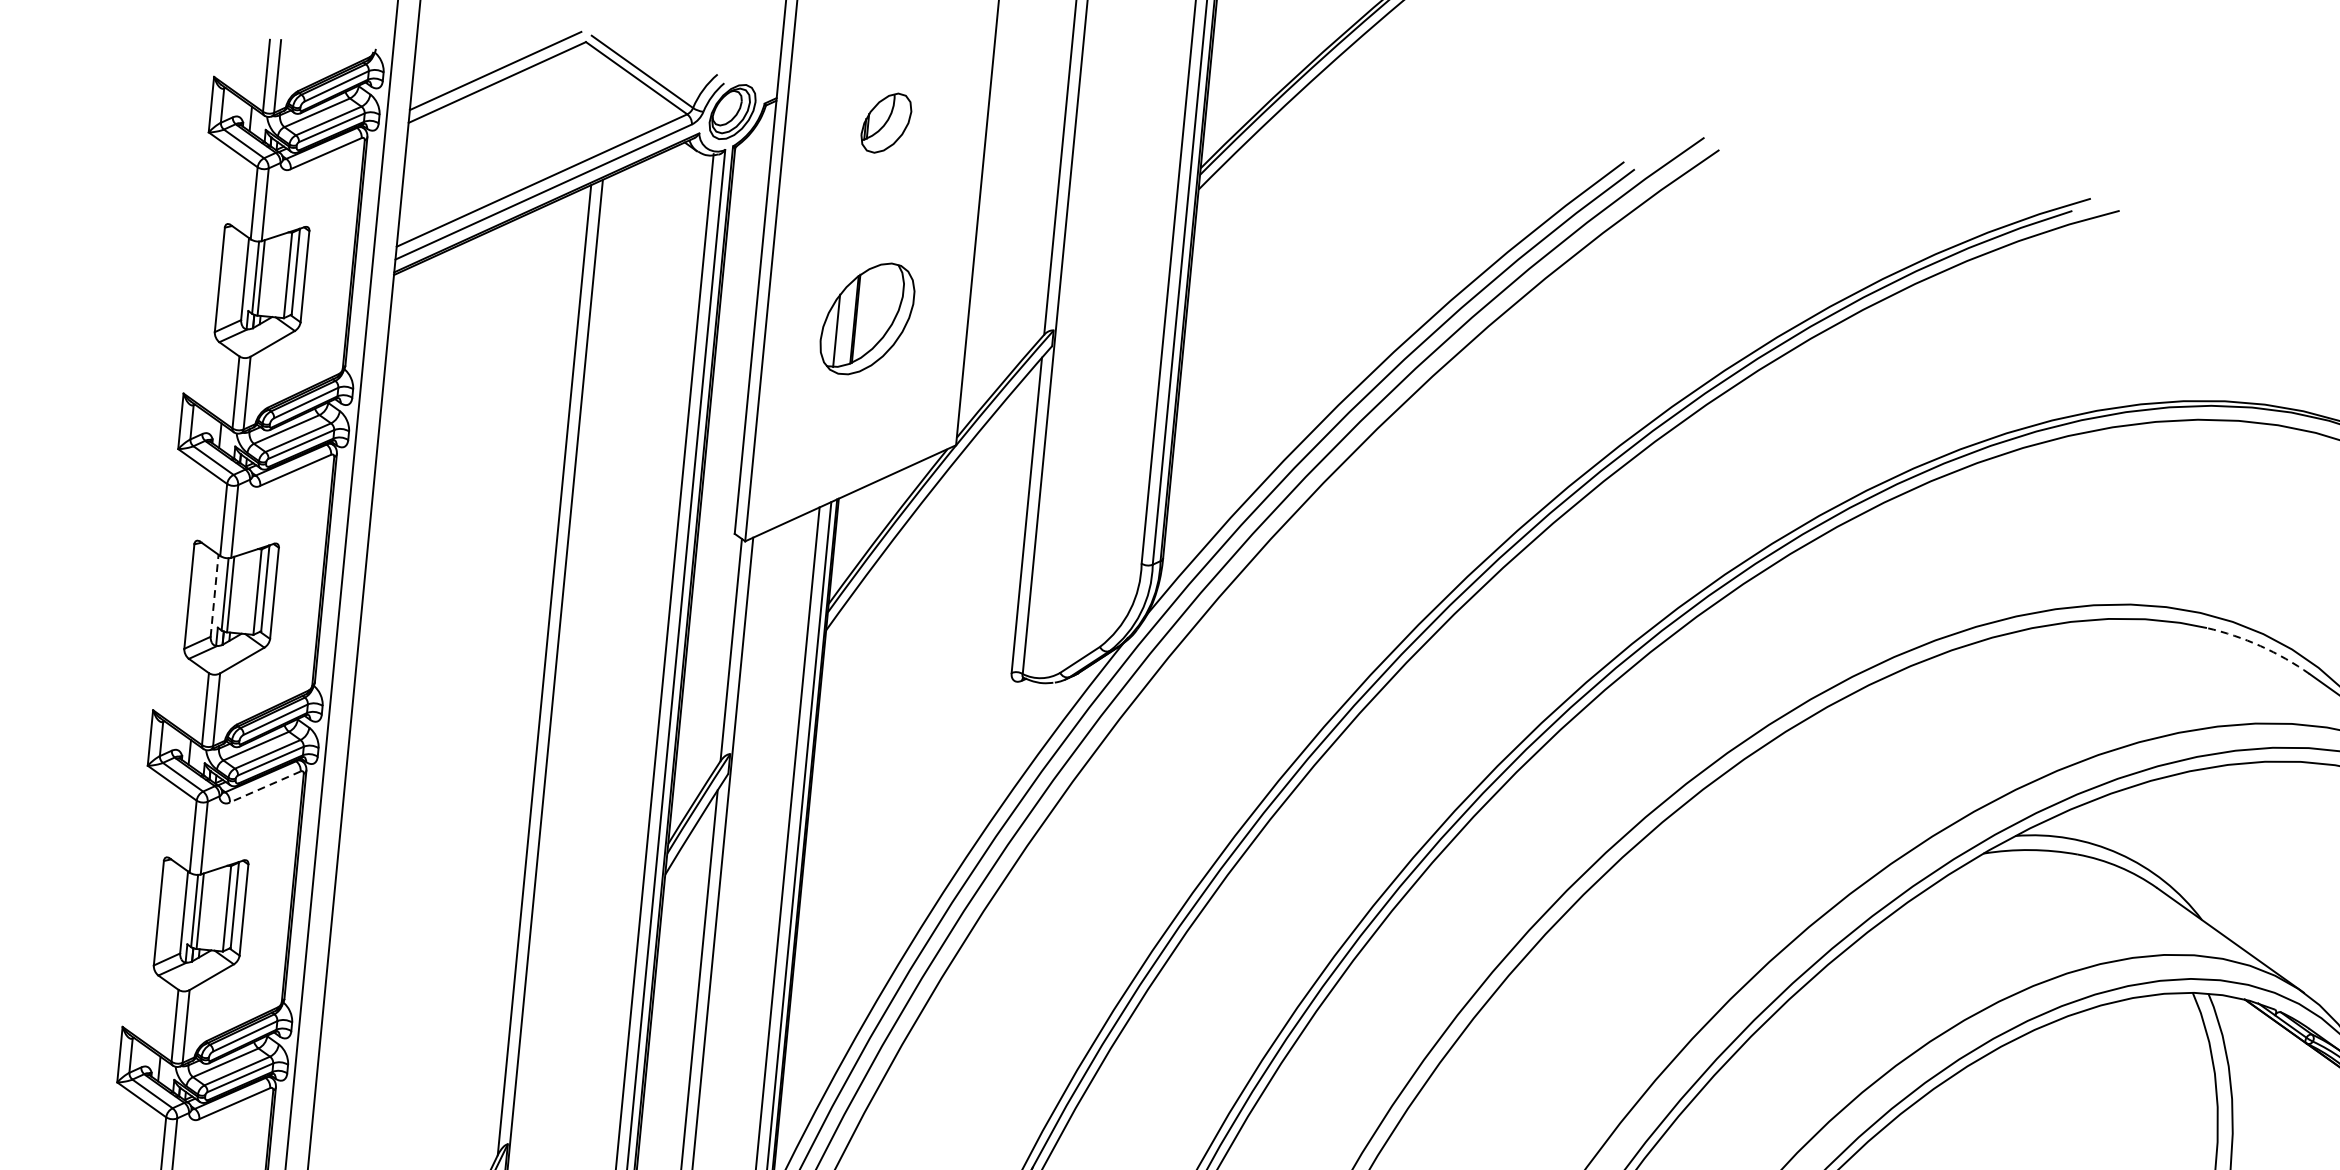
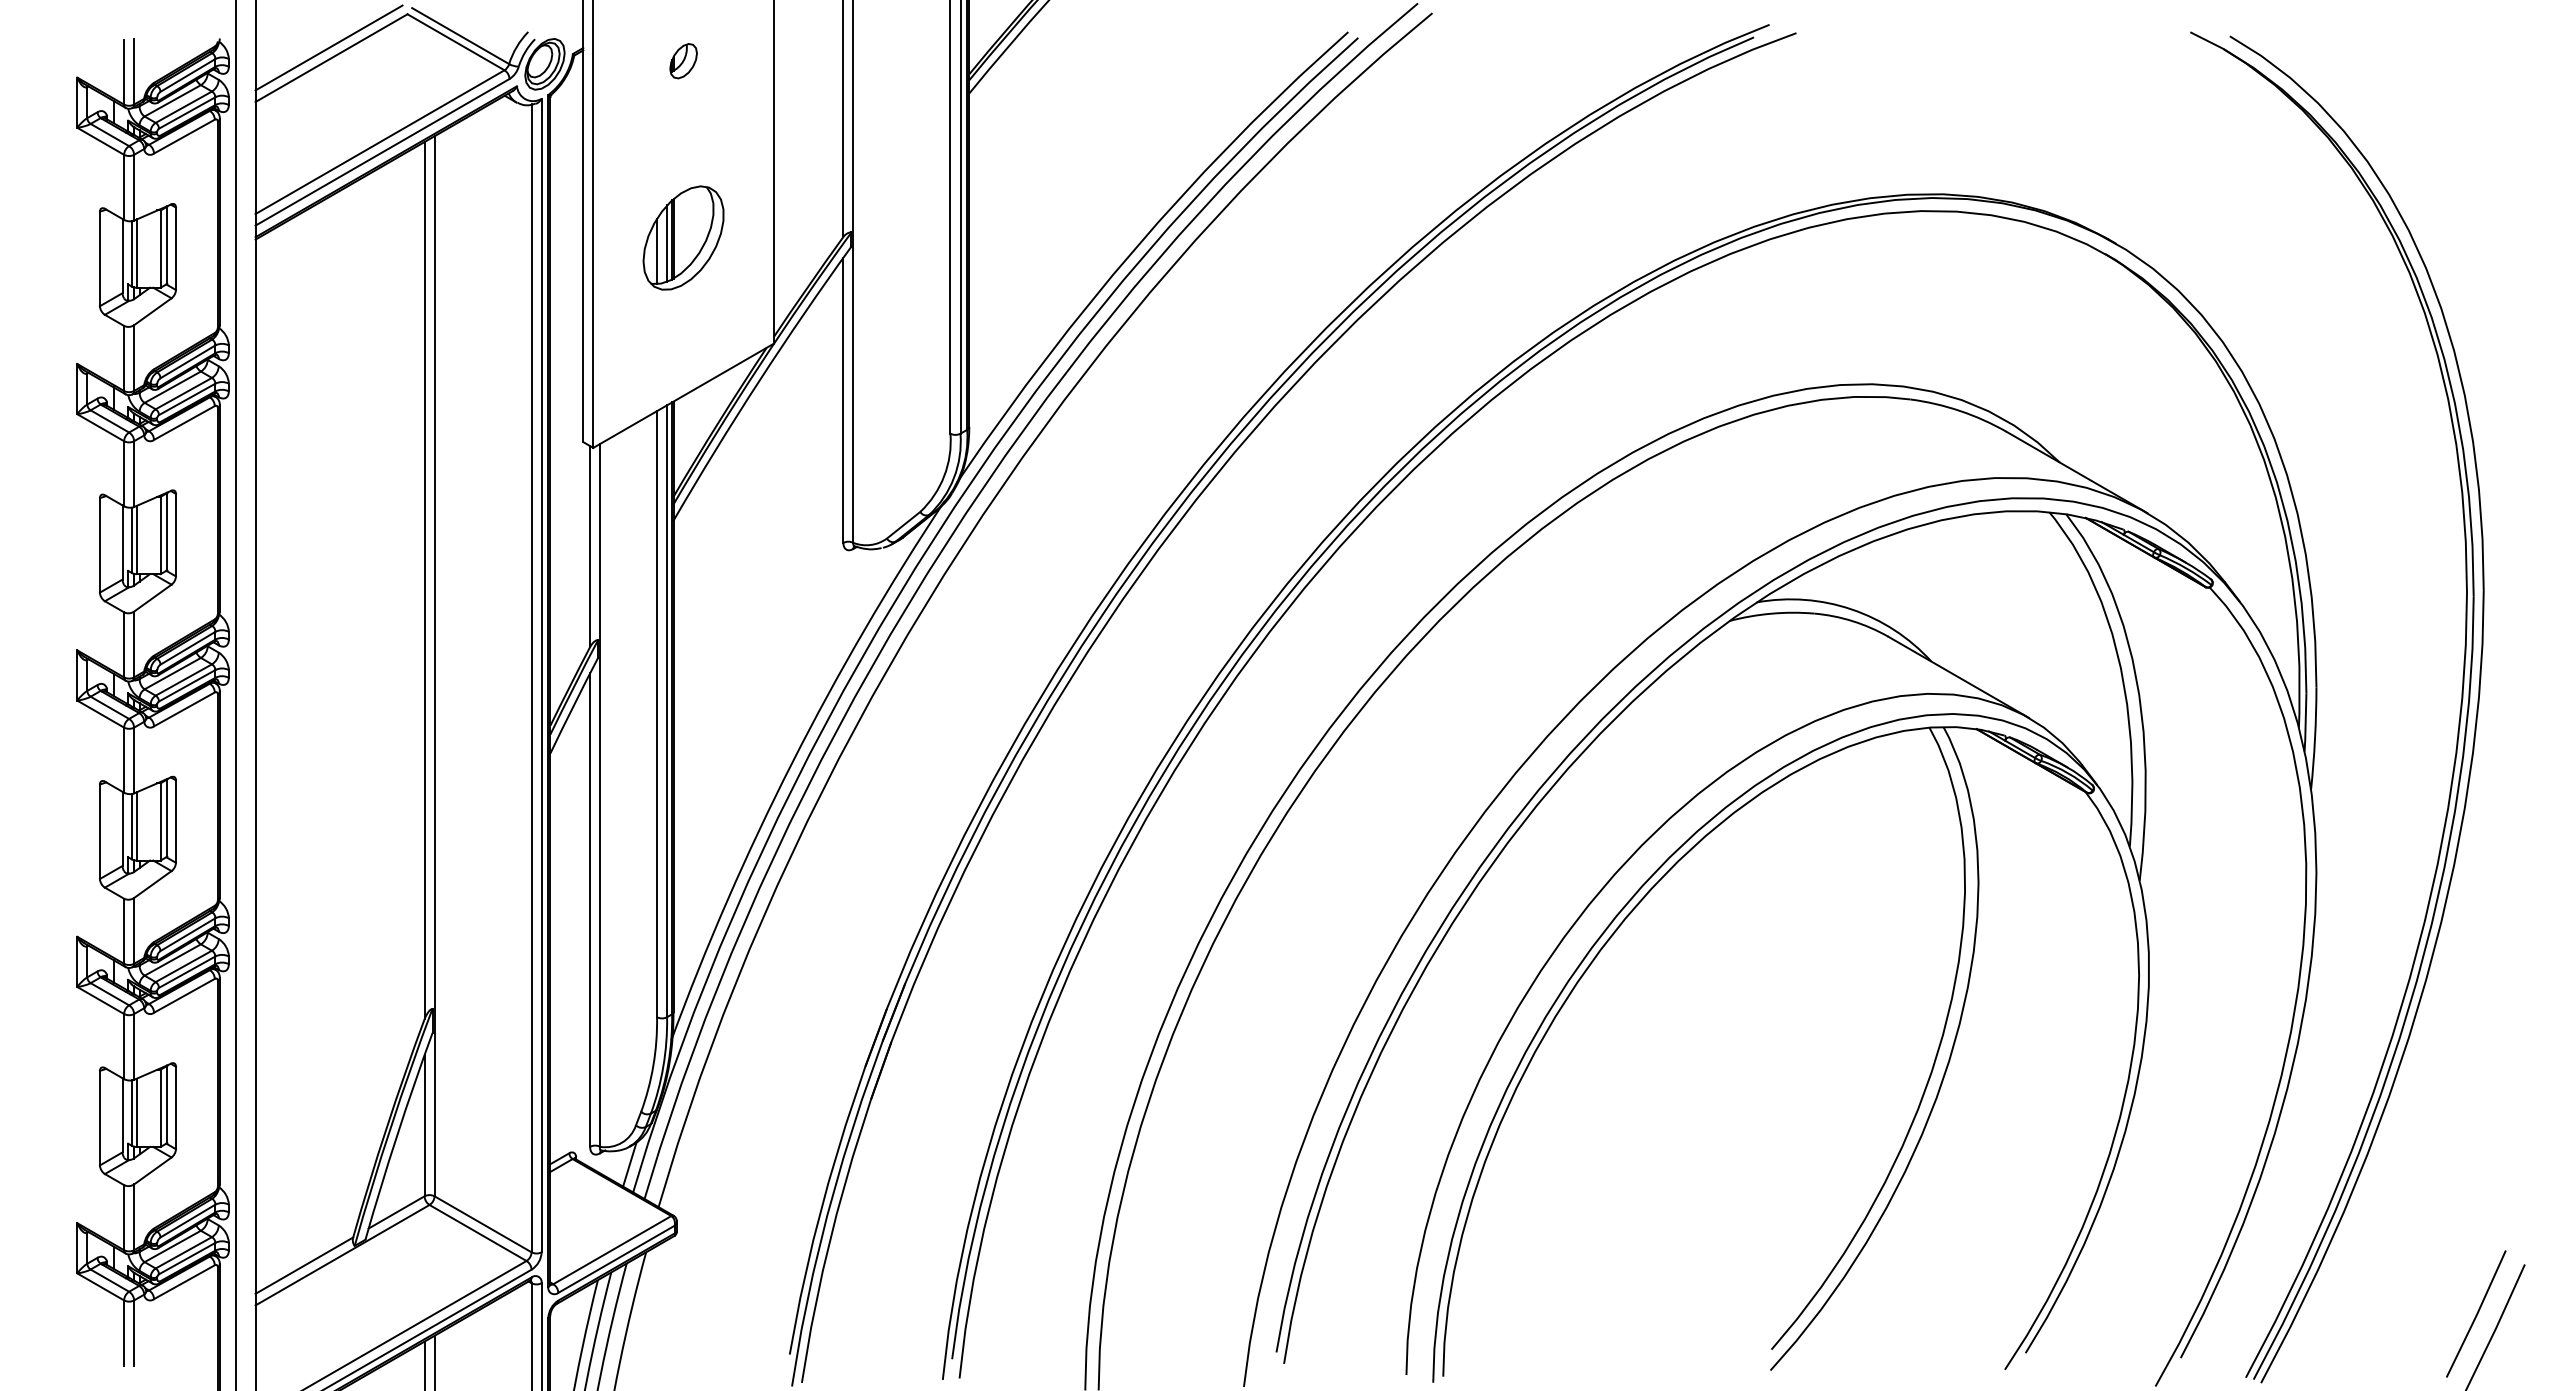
part: (886, 123) -> (683, 61), size x0.62
line: (849, 323) -> (667, 243), added
line: (214, 595) -> (122, 542), dashed -> solid
arc: (2260, 646) -> (1960, 411), dashed -> solid
line: (265, 787) -> (184, 709), dashed -> solid

